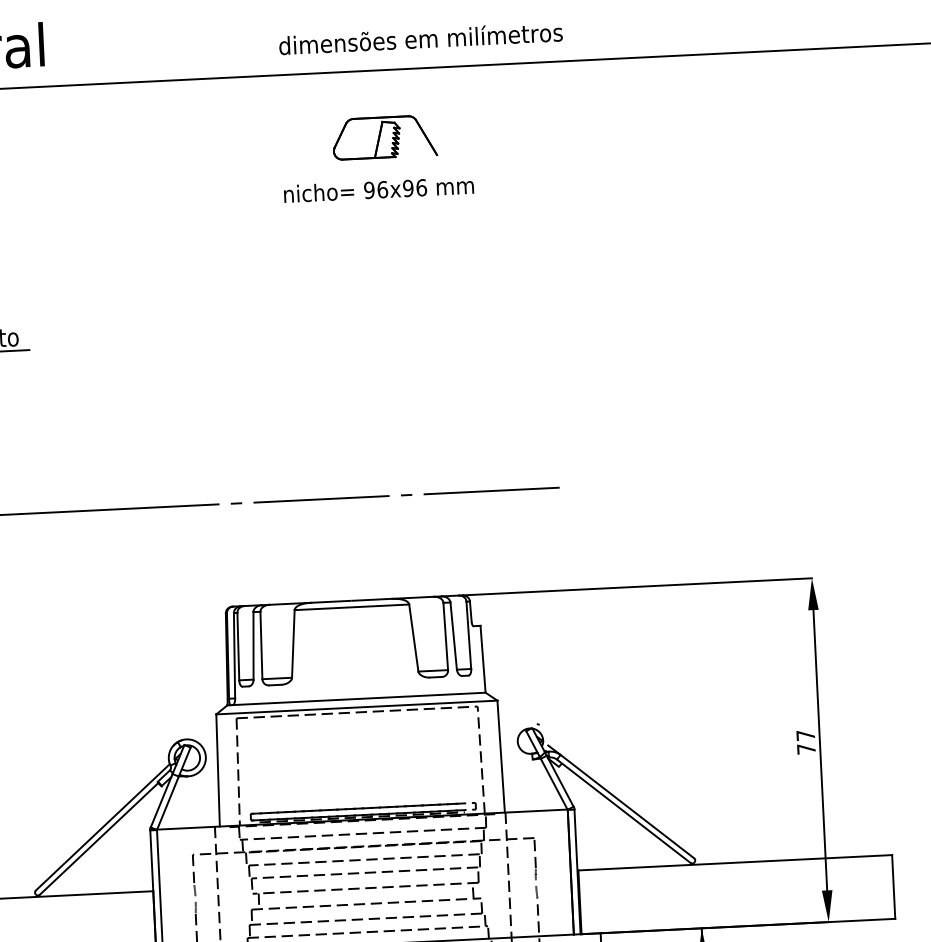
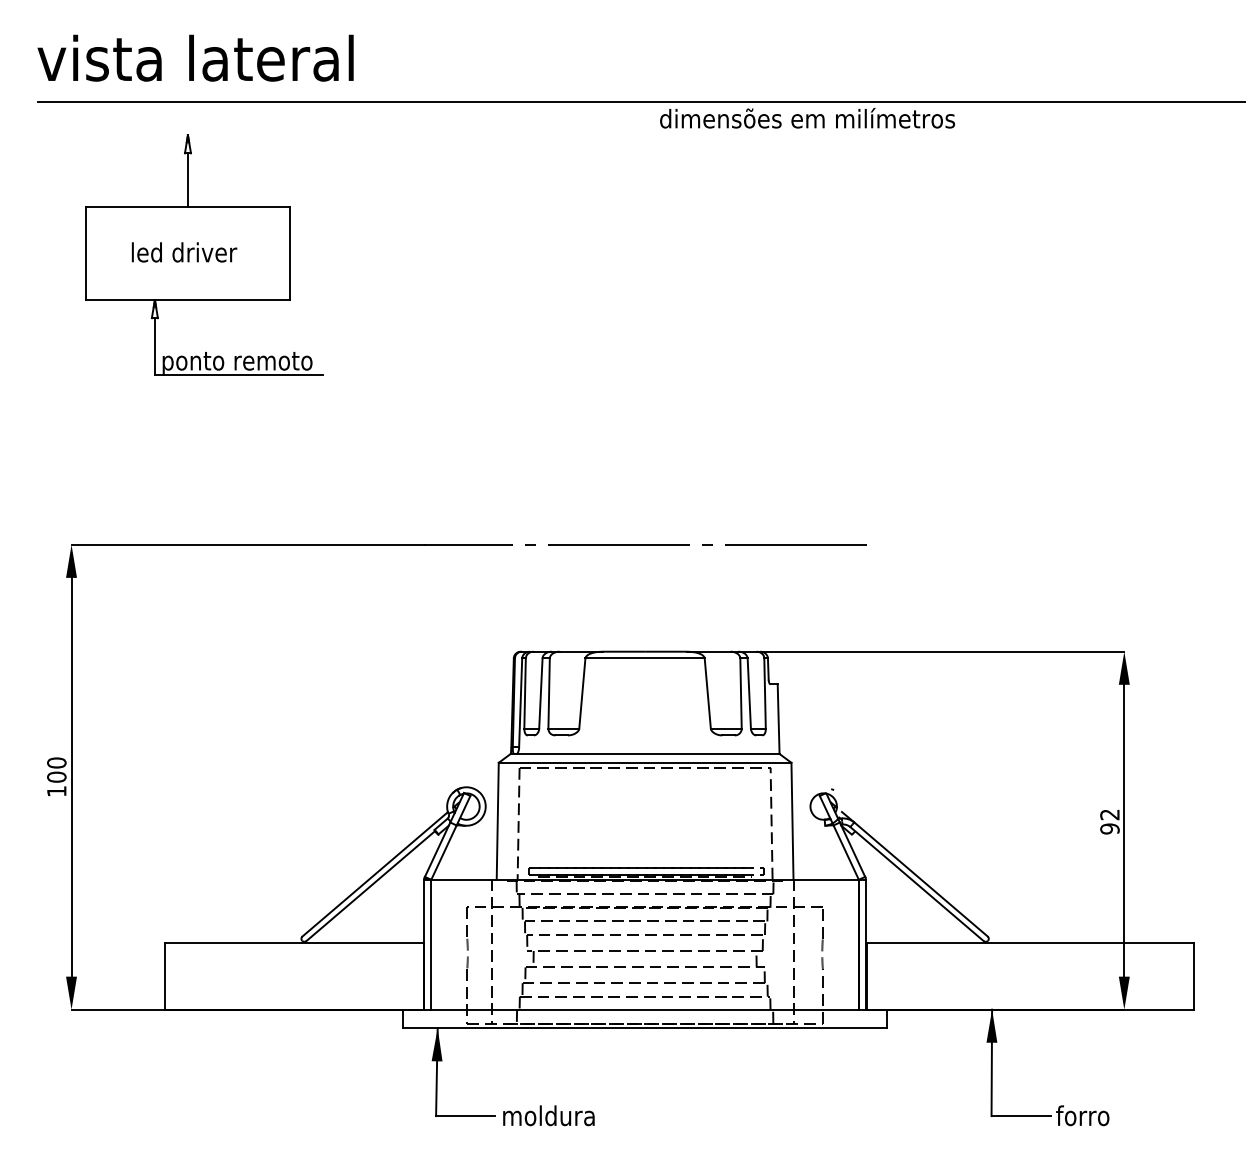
text: (420, 38) -> (807, 118), moved
part: (377, 157) -> (694, 192), removed
text: (805, 742) -> (1109, 821), 77 -> 92

